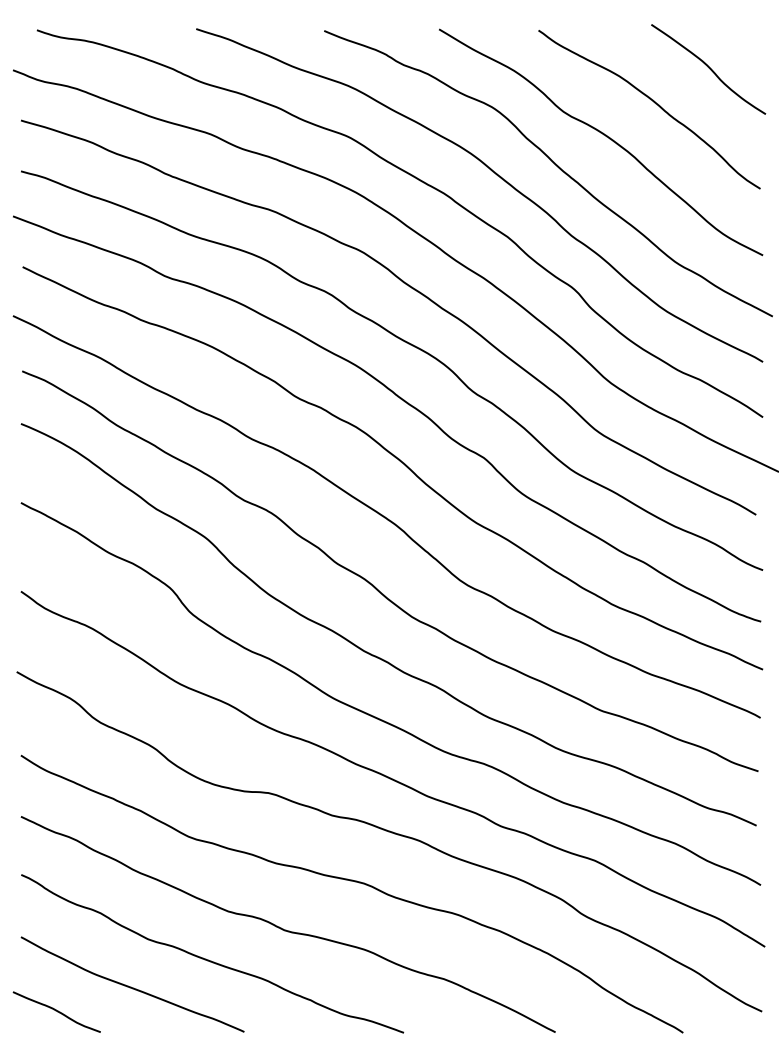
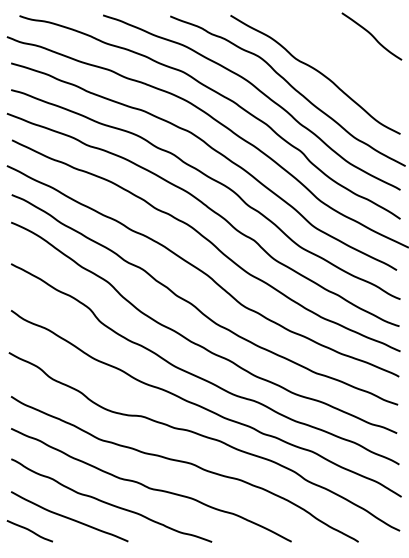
curve: (650, 101) -> (341, 53), removed

